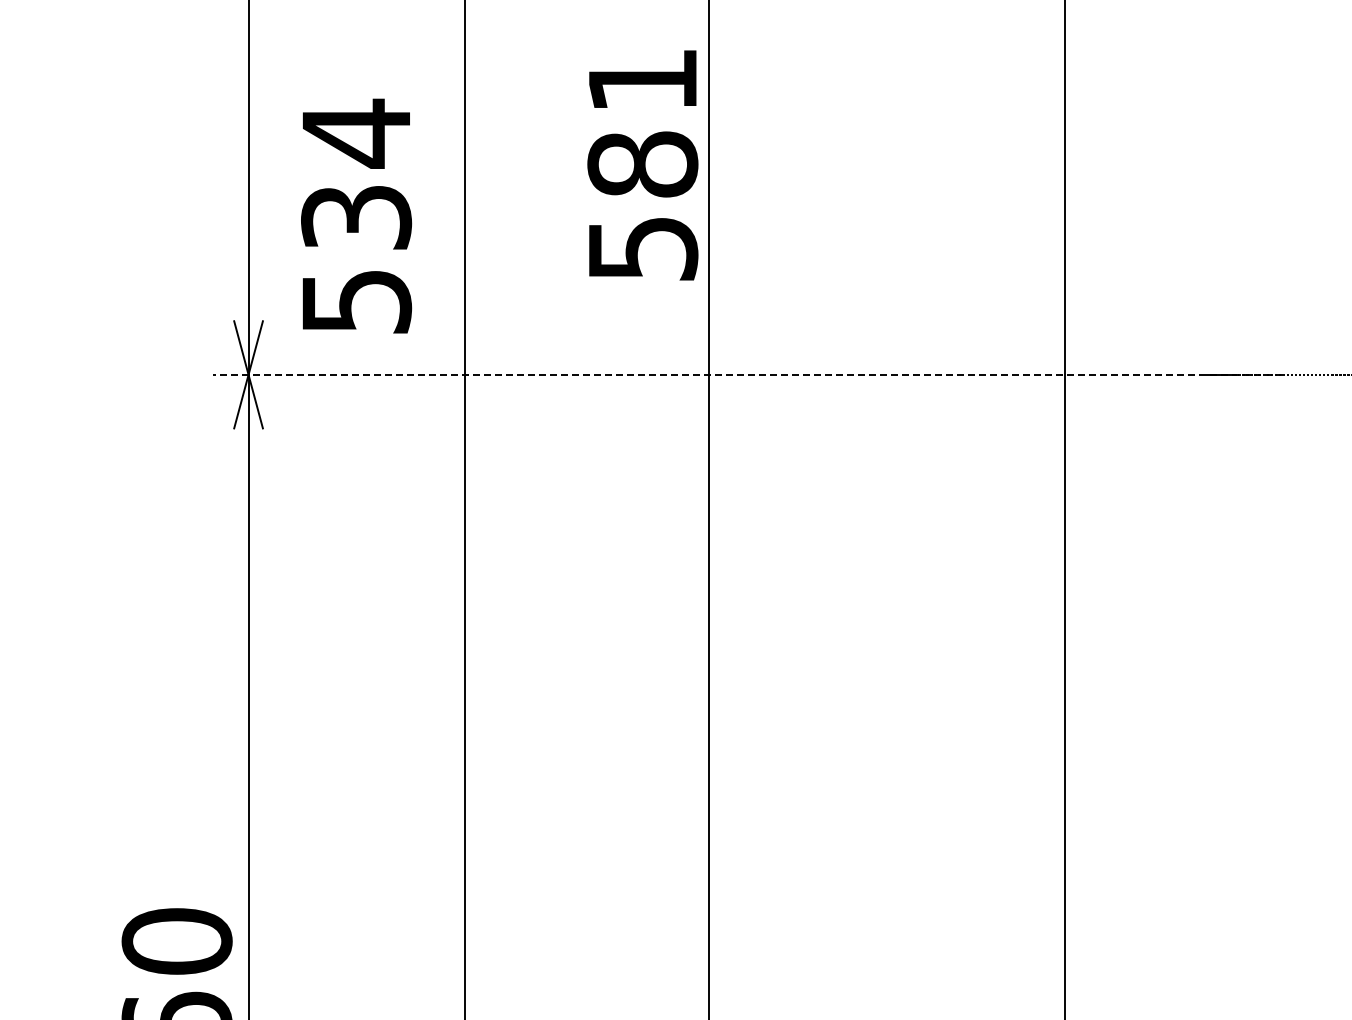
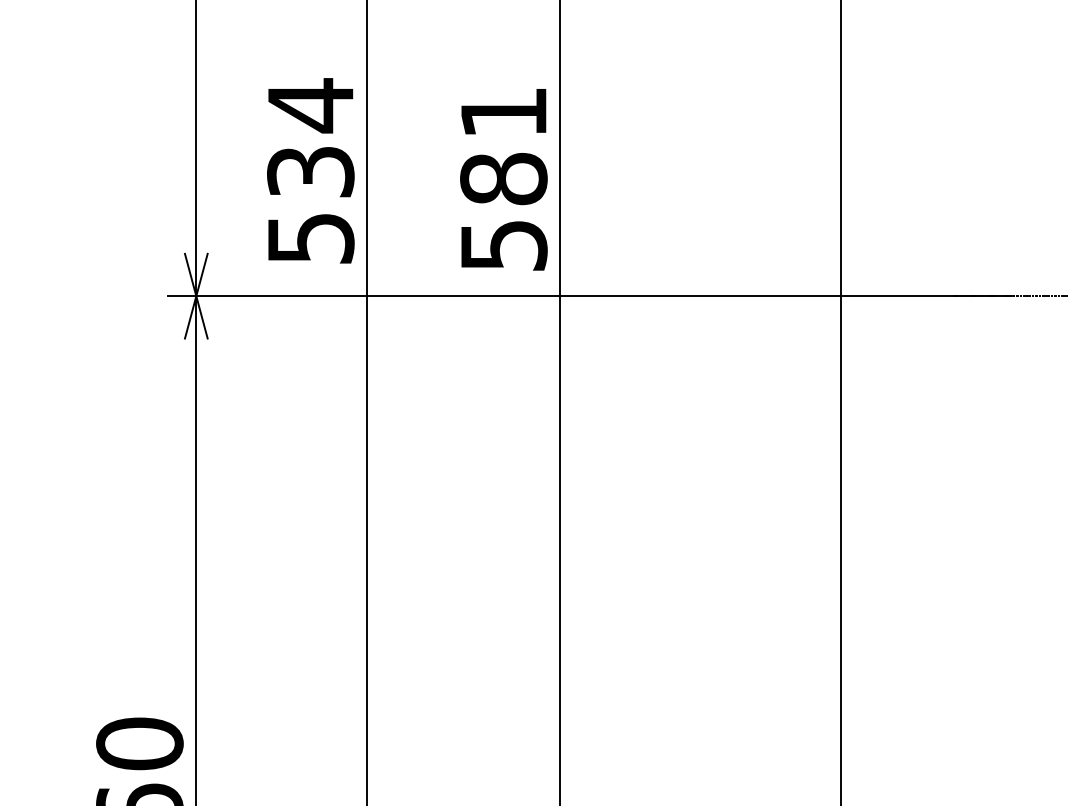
text: (642, 165) -> (503, 179), moved
text: (356, 215) -> (310, 170), moved
line: (747, 374) -> (590, 295), dashed -> solid

